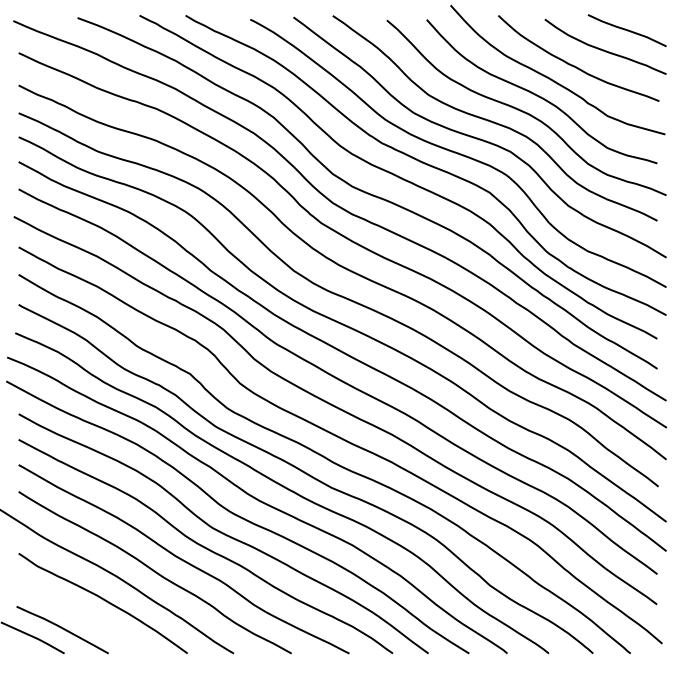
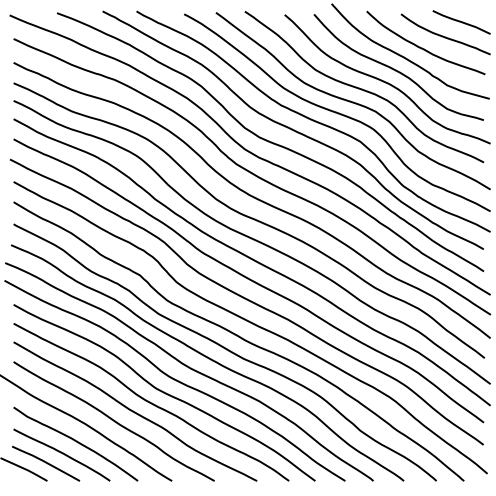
curve: (84, 616) -> (62, 453), added

